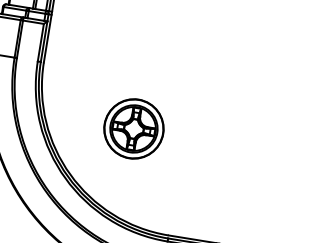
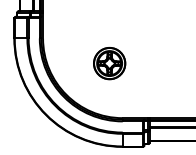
part: (133, 128) -> (109, 63), moved

